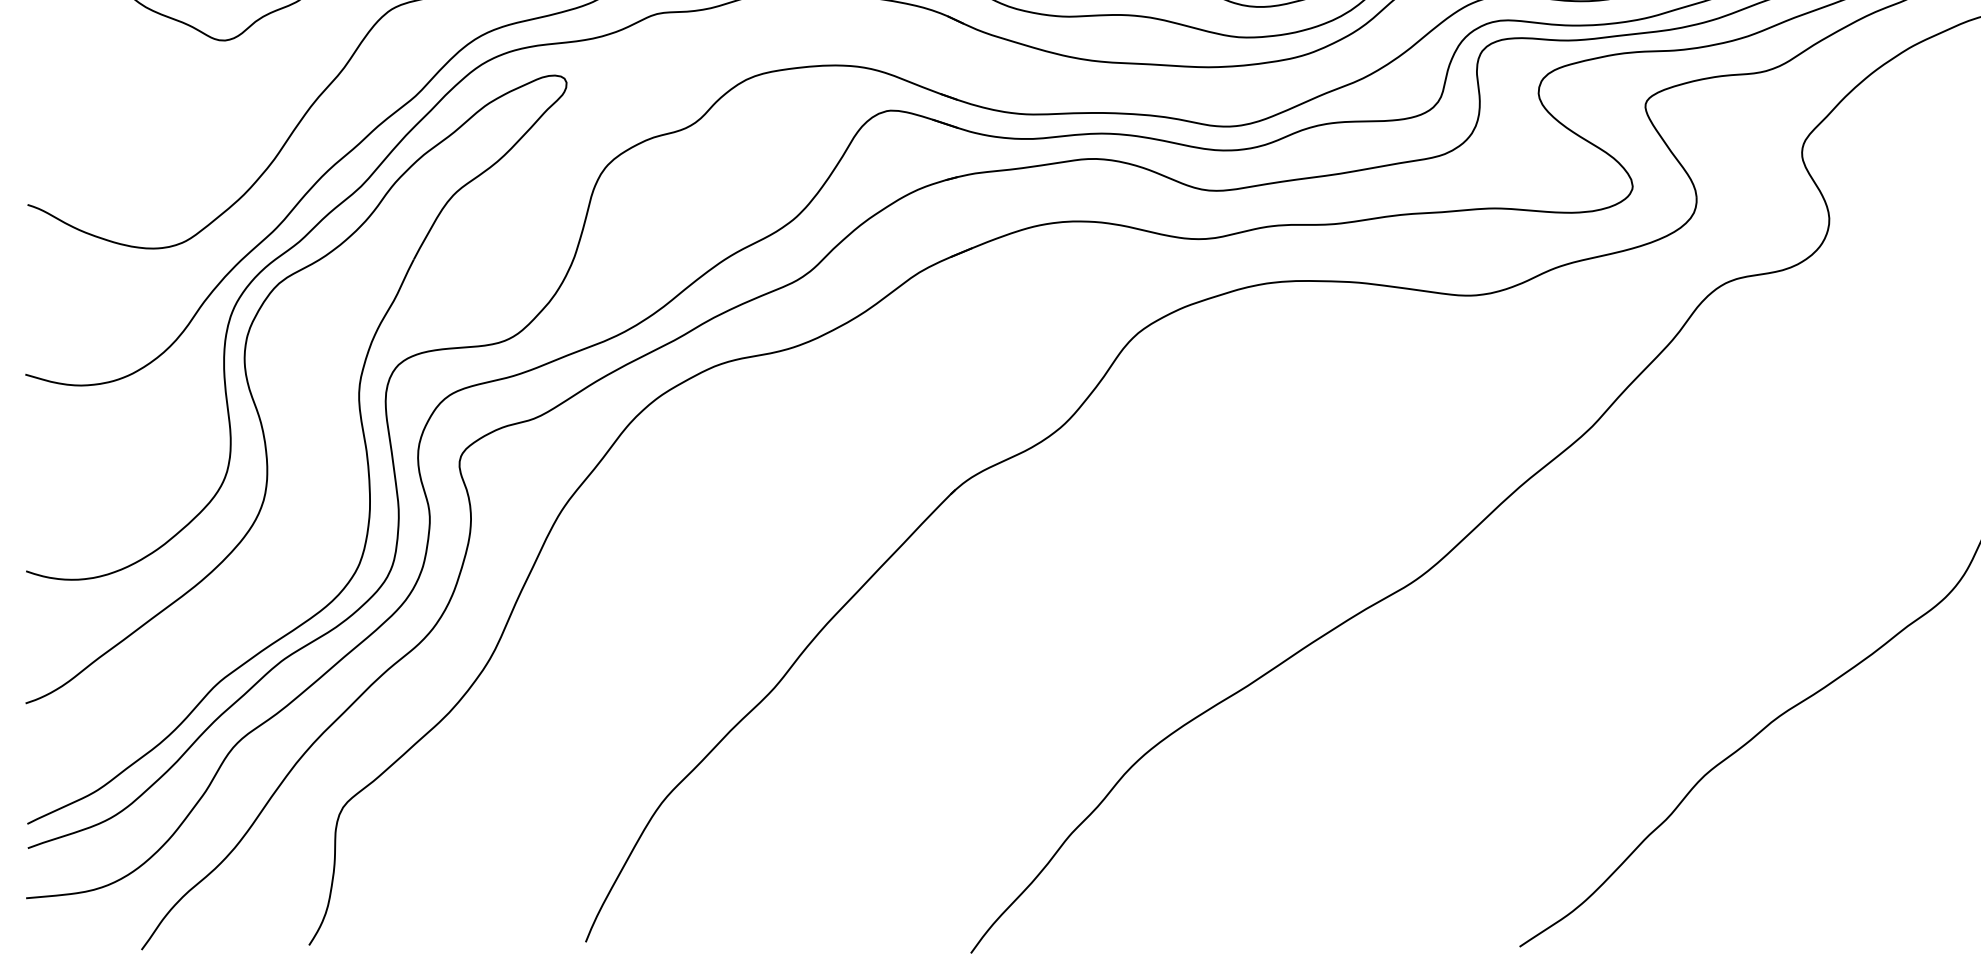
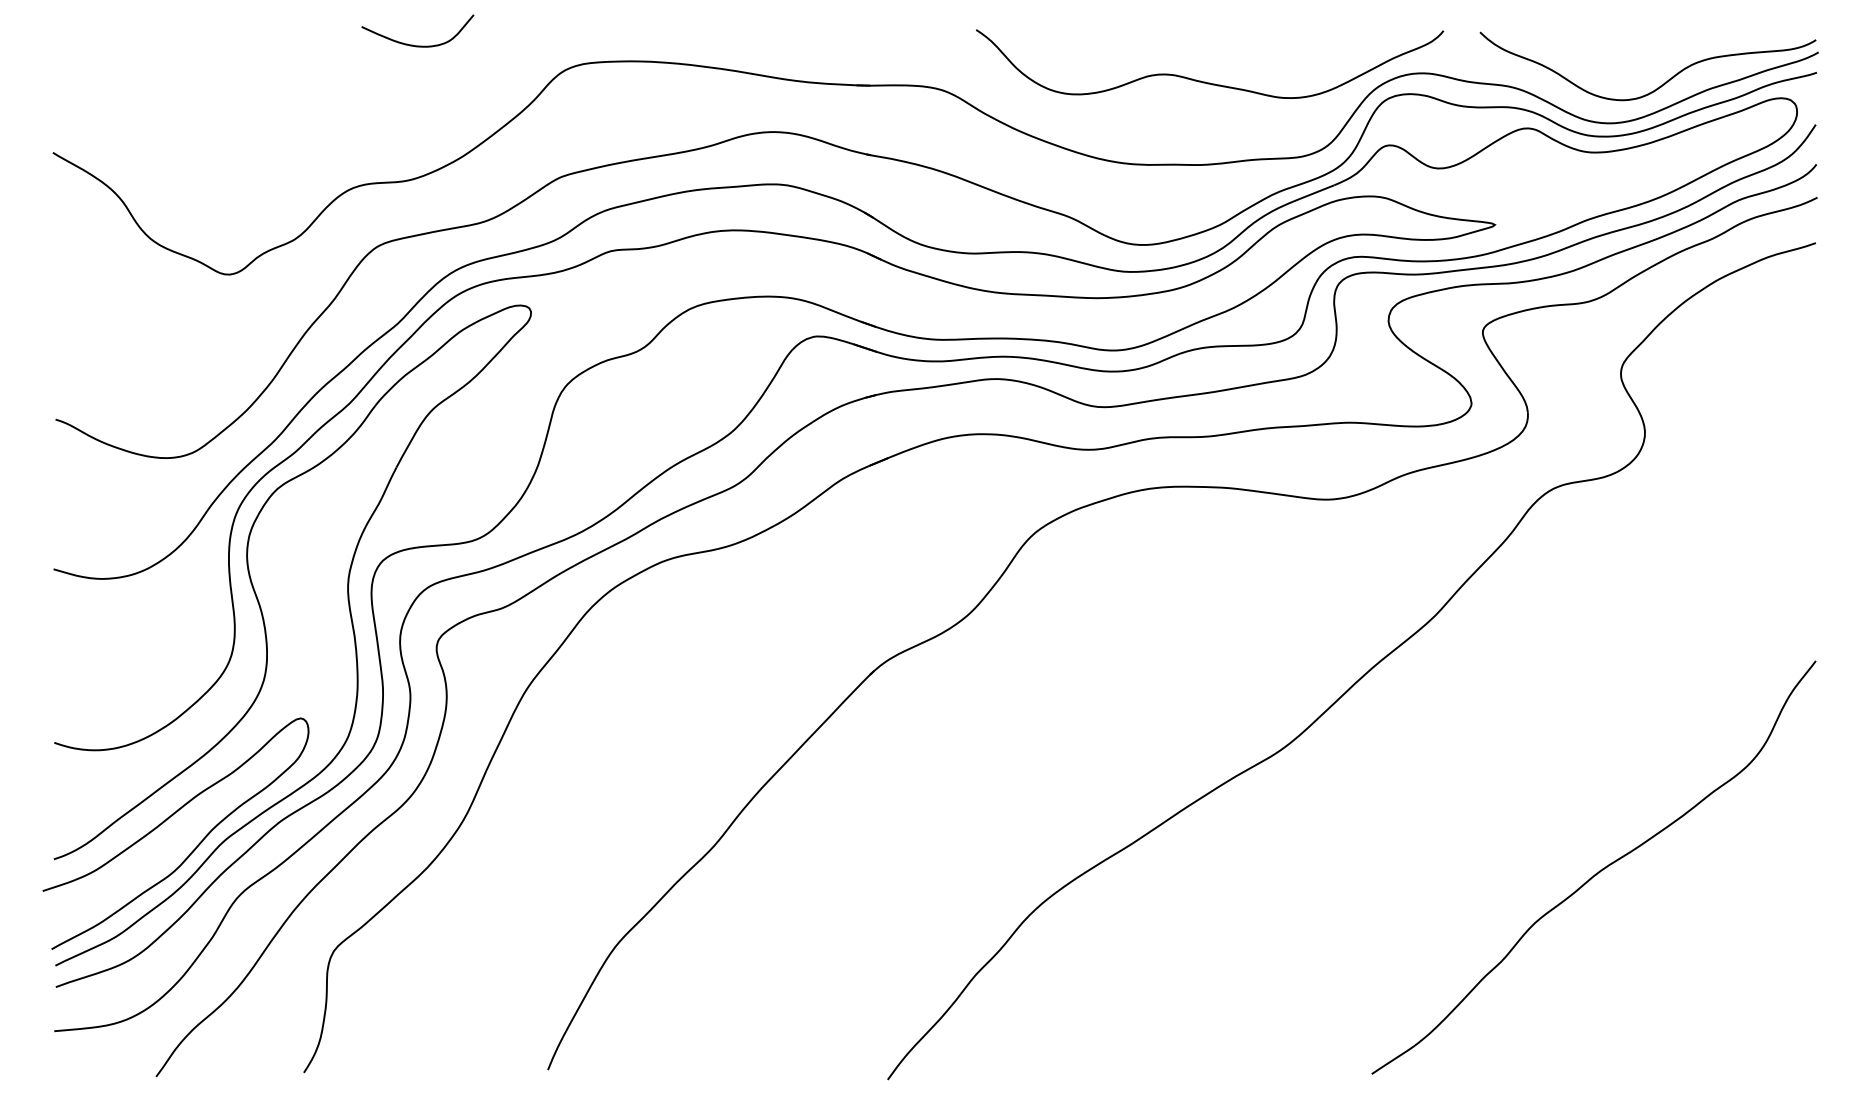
curve: (154, 659) -> (167, 820), added

